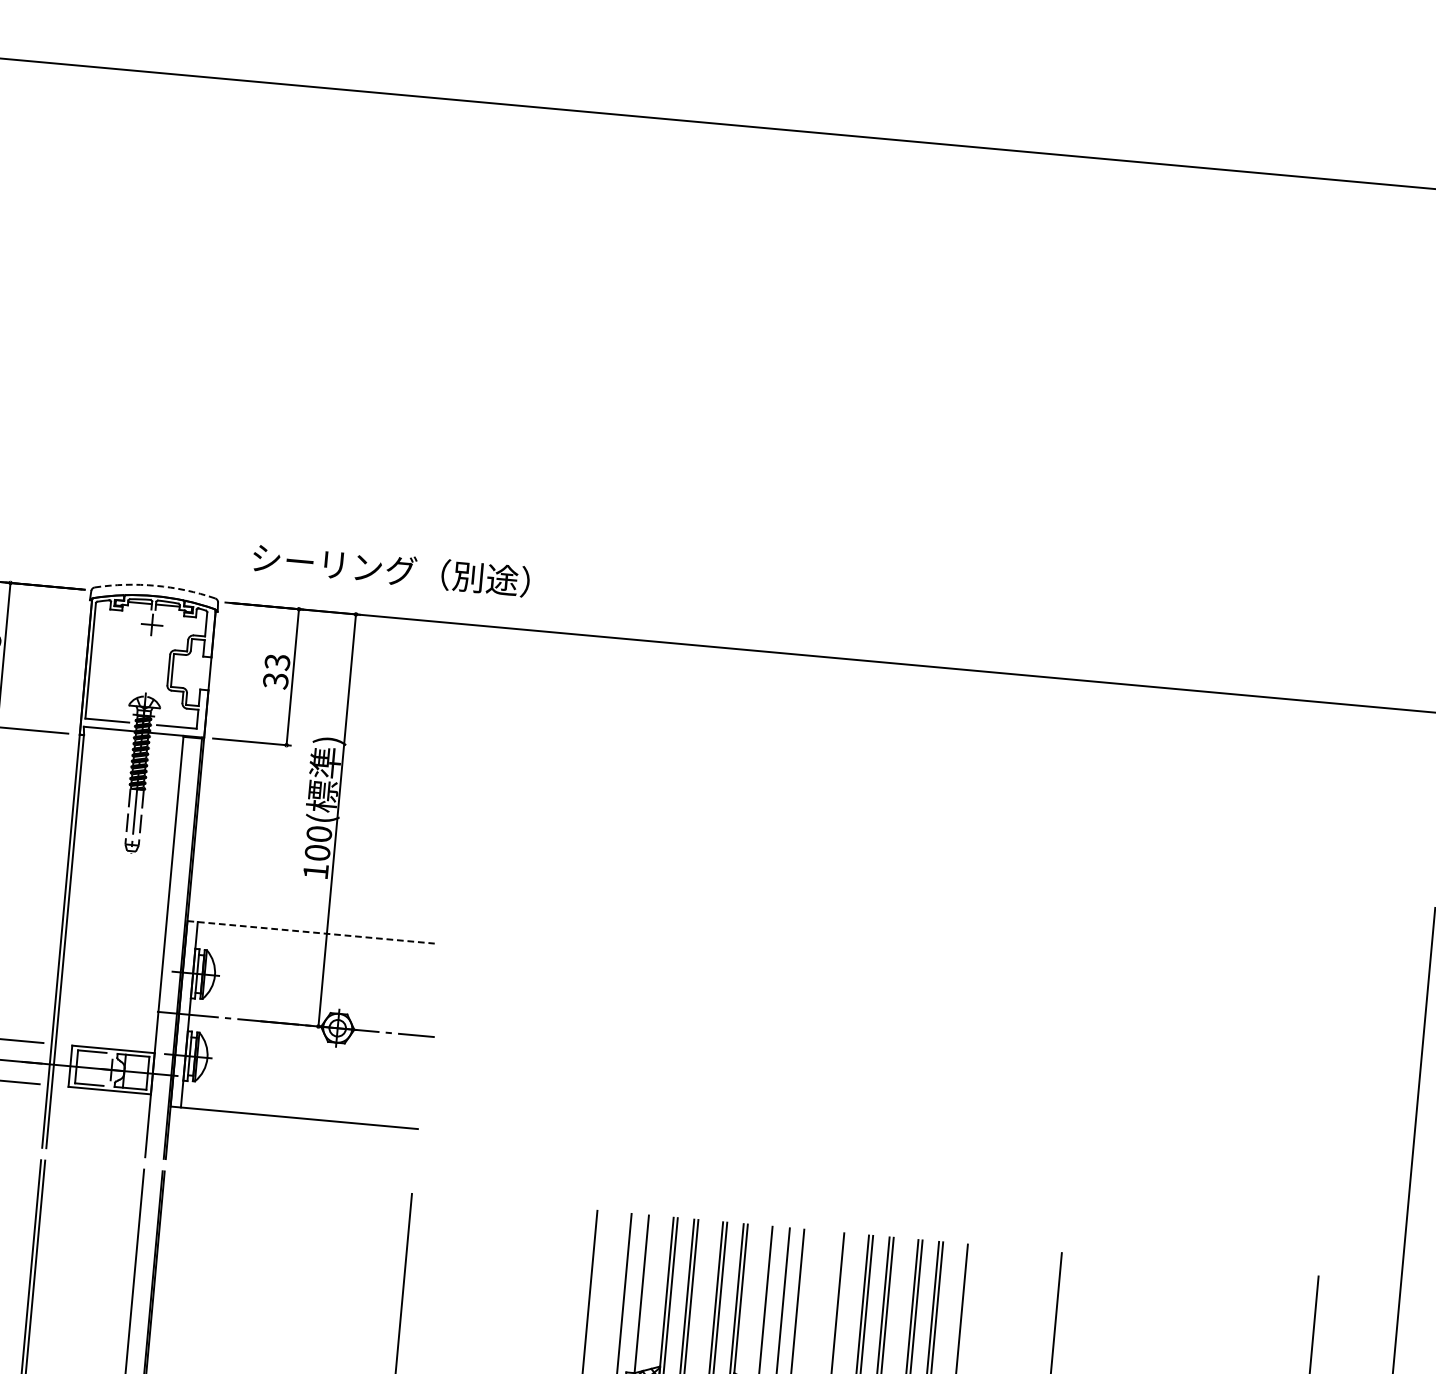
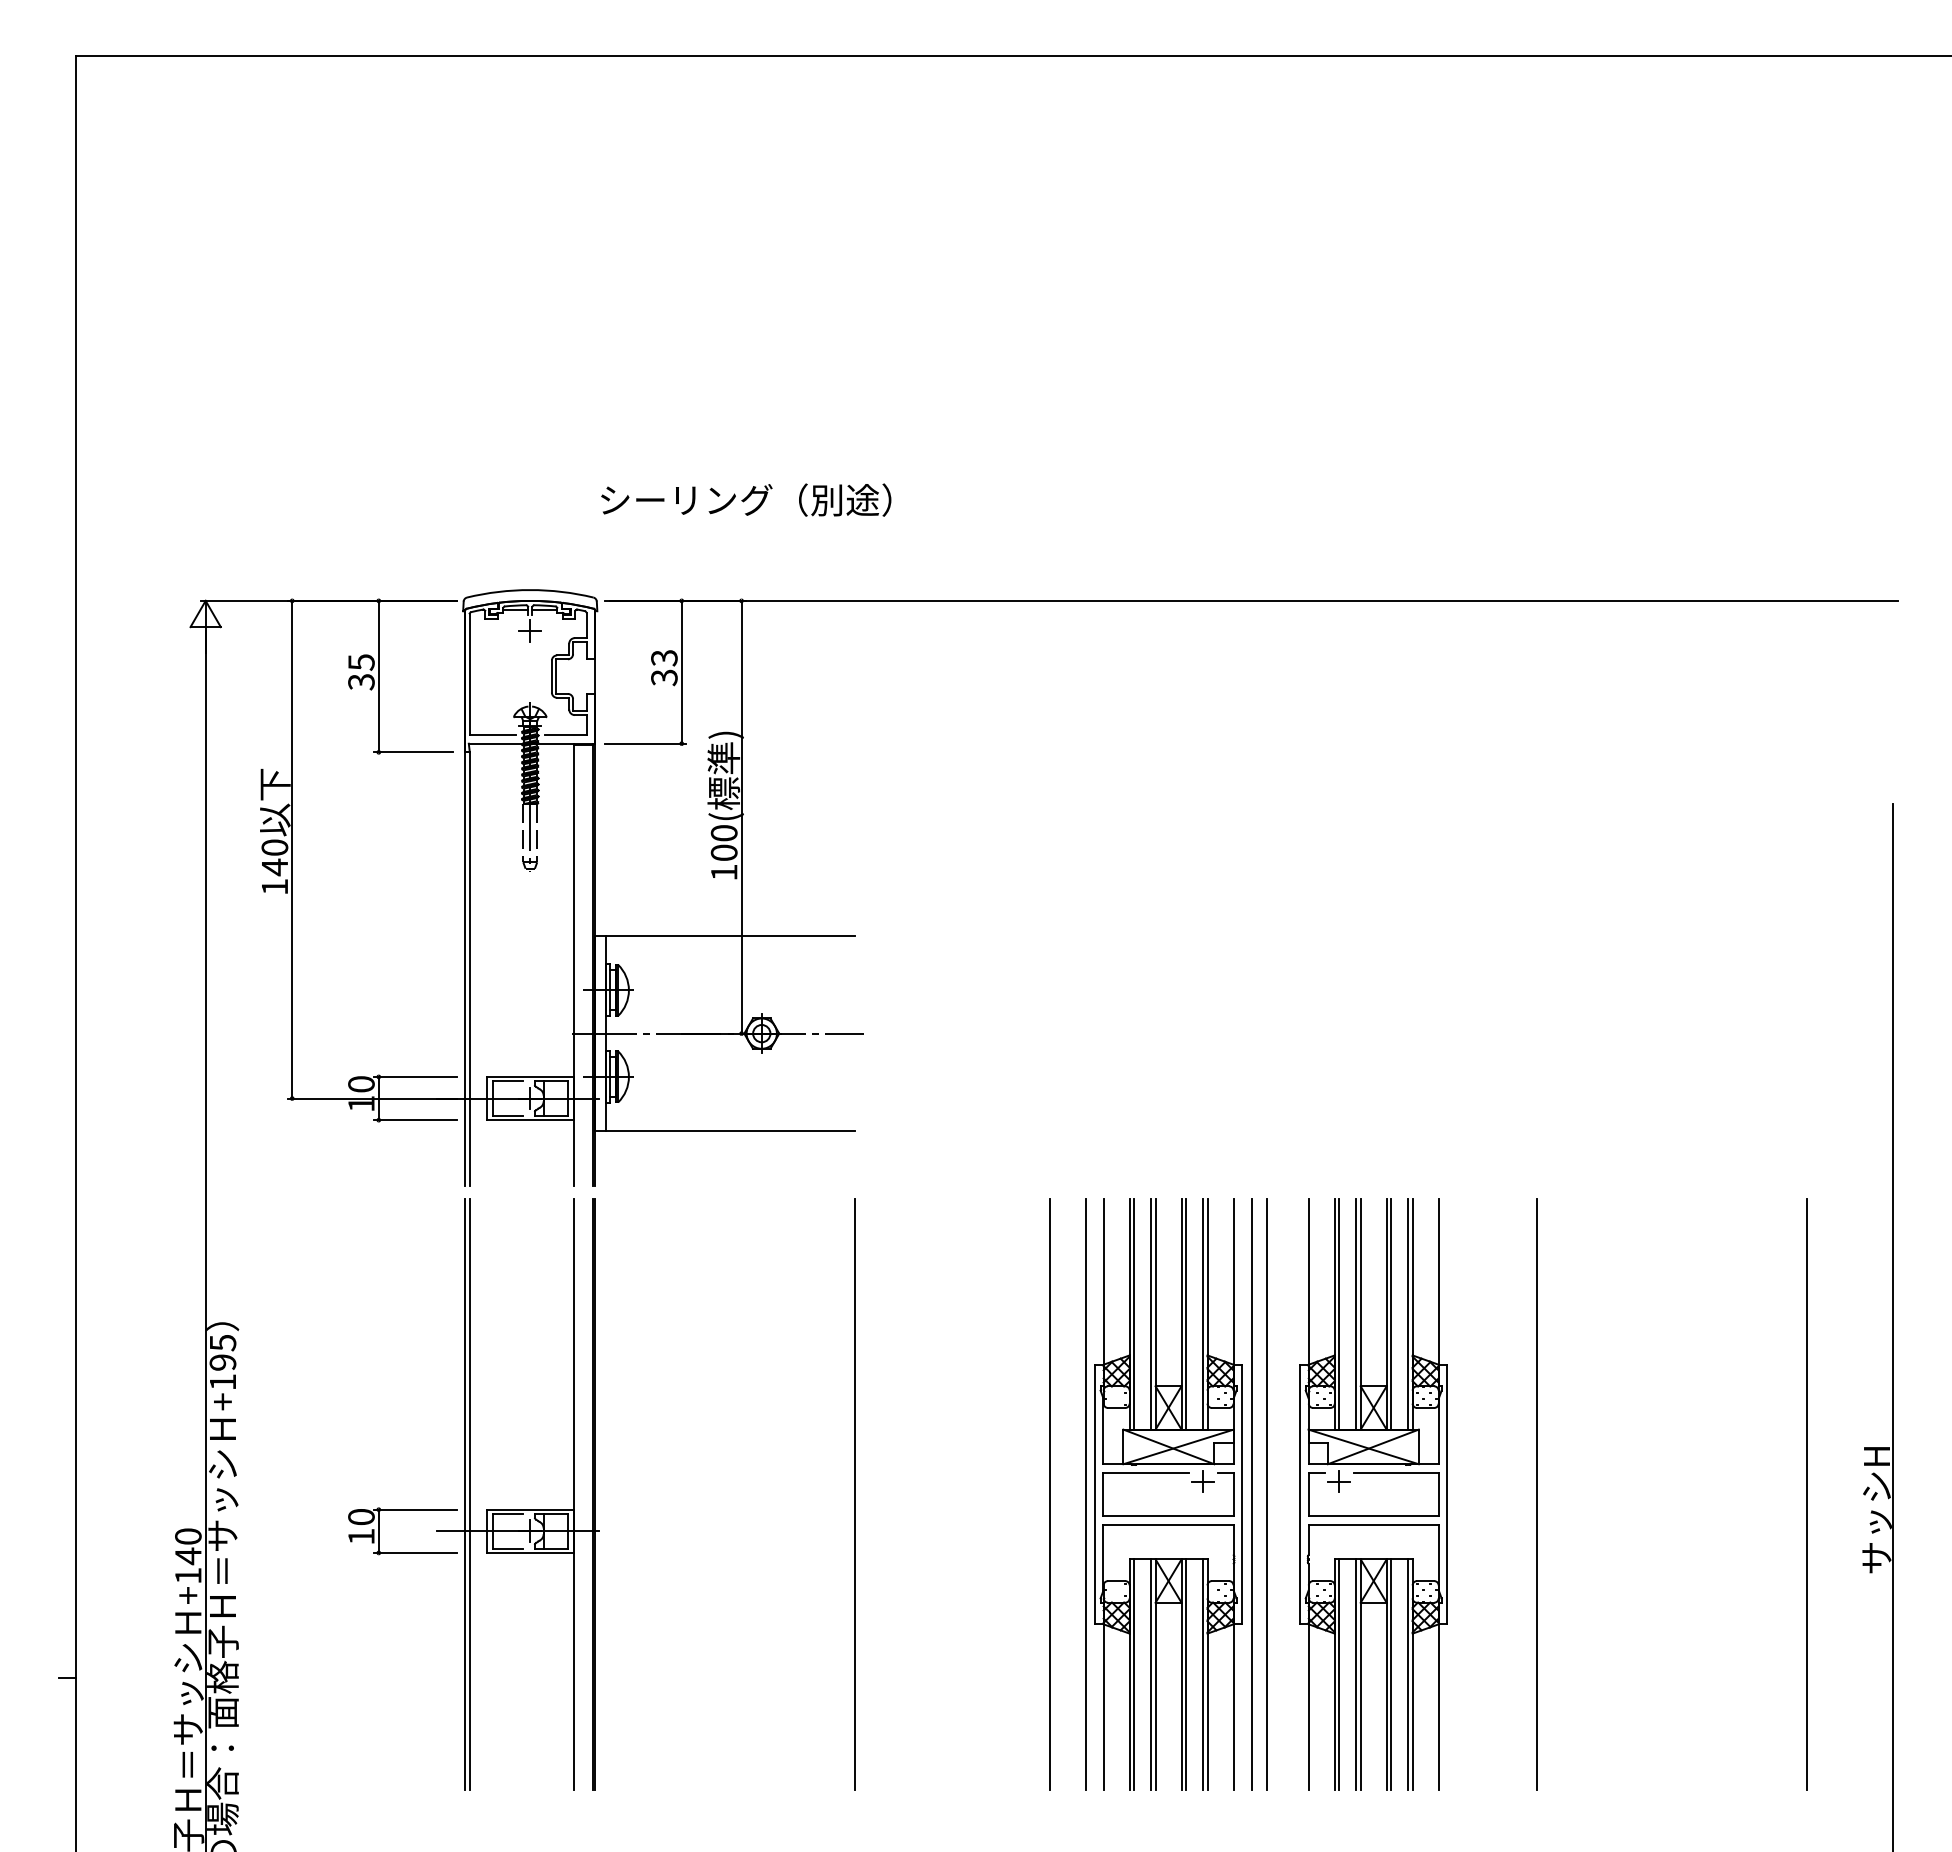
text: (391, 569) -> (746, 499), moved
arc: (155, 586) -> (530, 590), dashed -> solid
line: (311, 932) -> (725, 936), dashed -> solid

